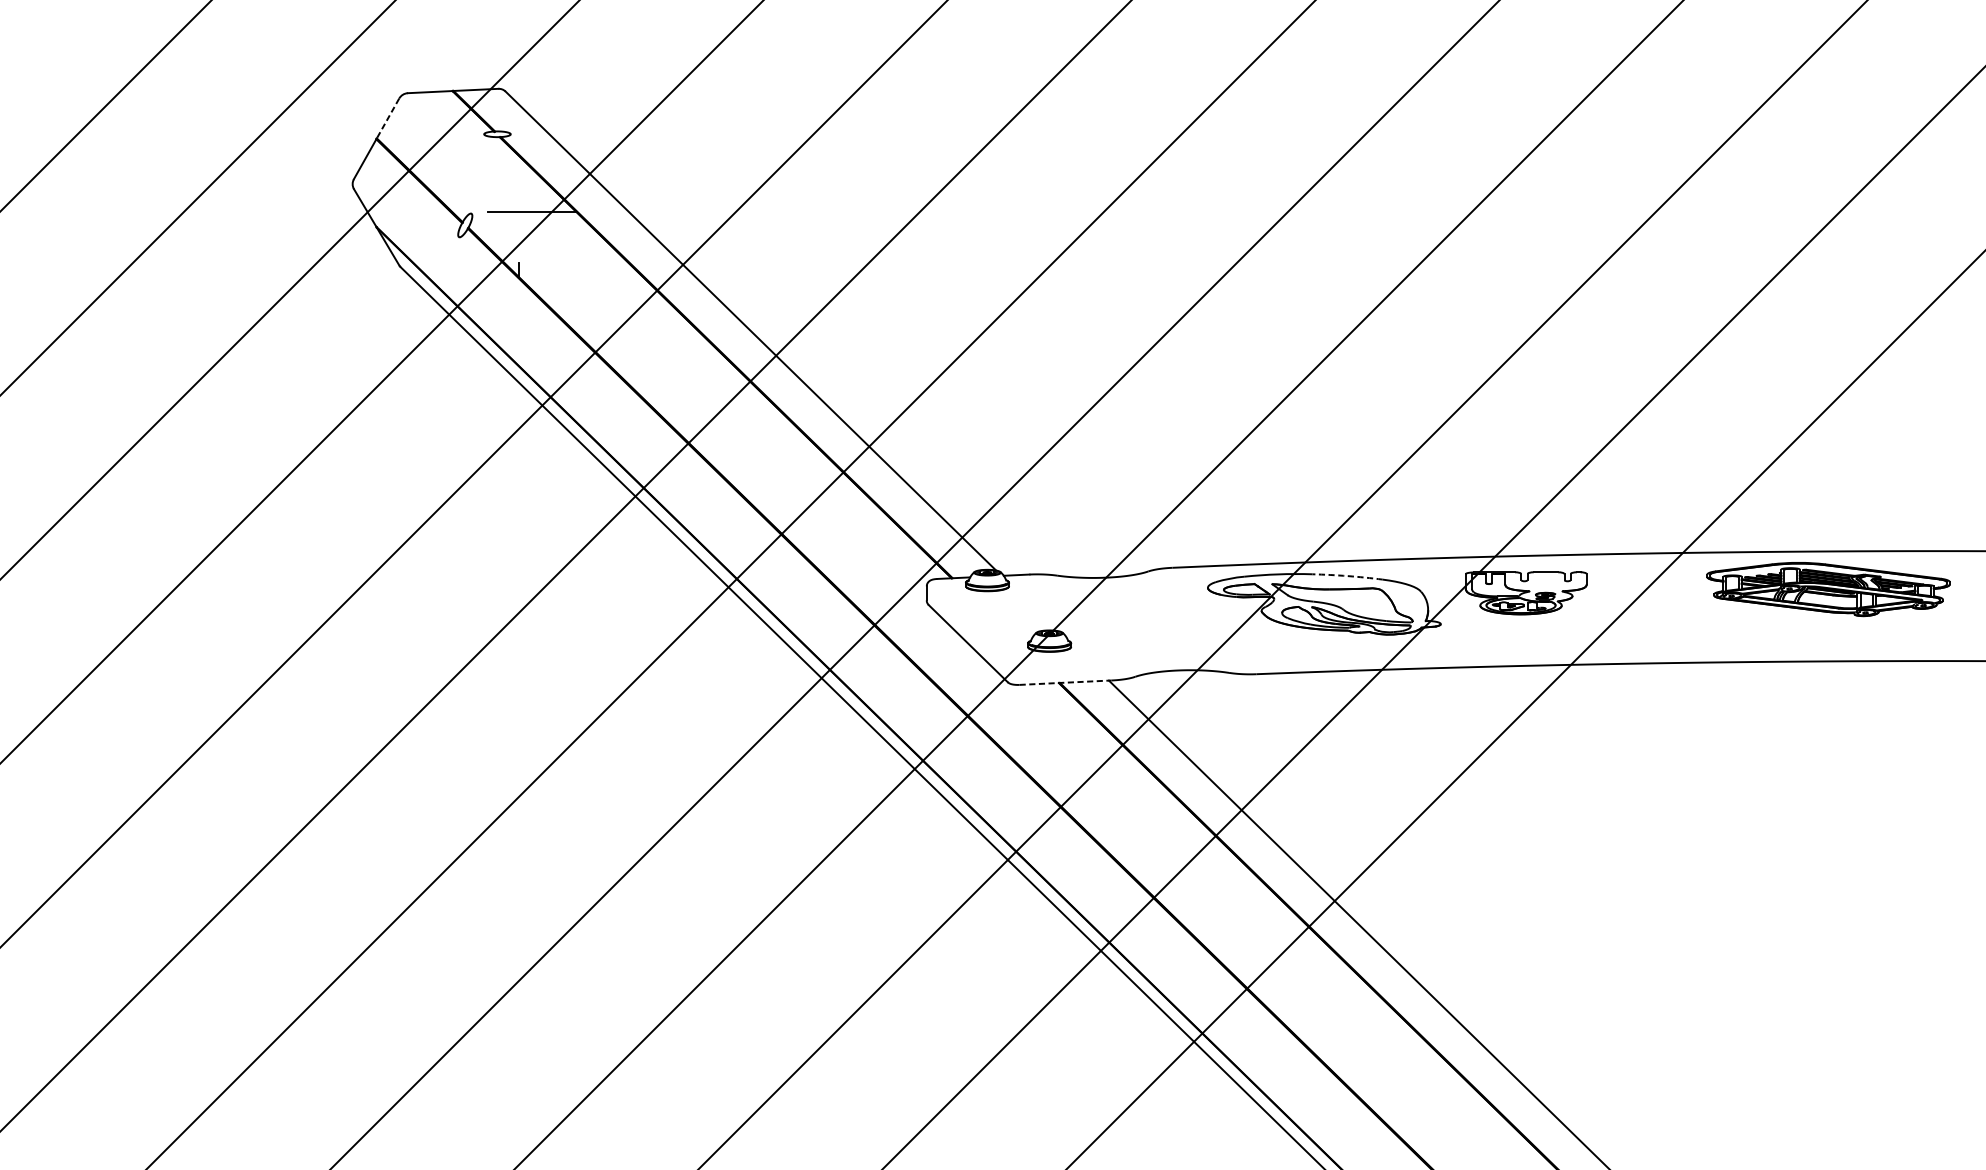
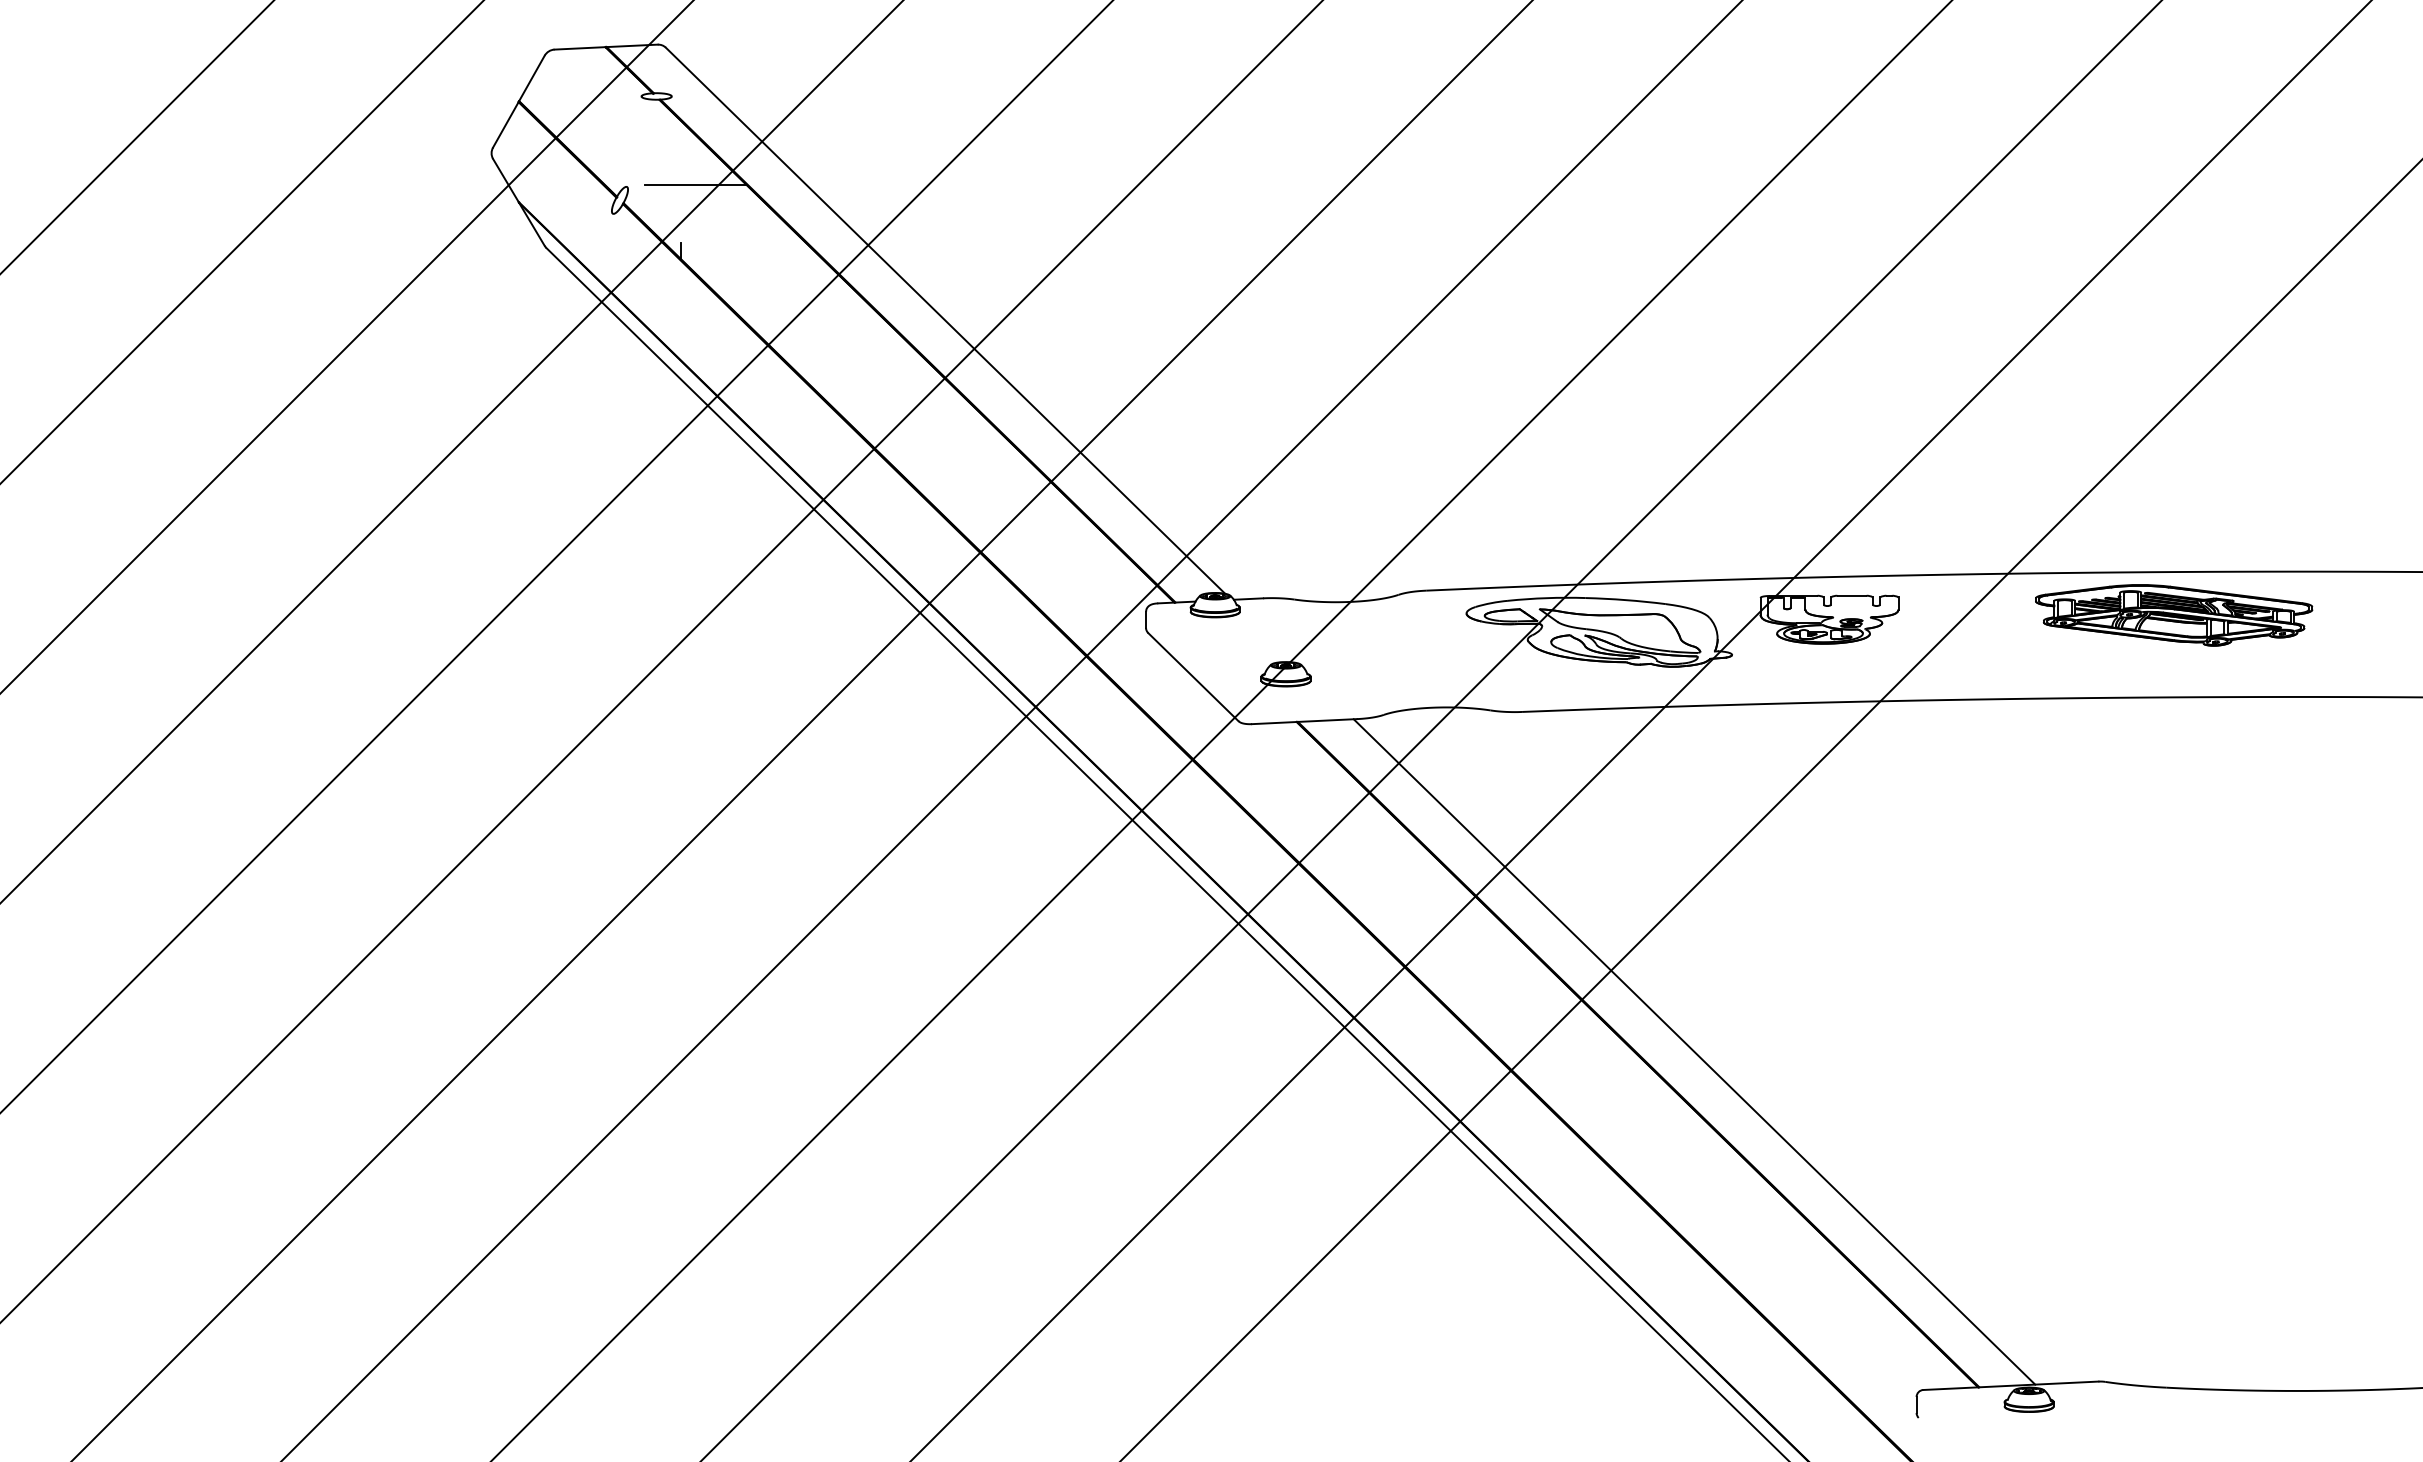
line: (387, 118) -> (531, 78), dashed -> solid
arc: (1347, 576) -> (1625, 600), dashed -> solid
line: (1065, 682) -> (1304, 721), dashed -> solid

